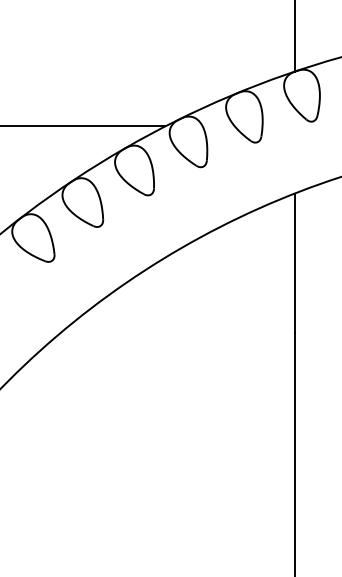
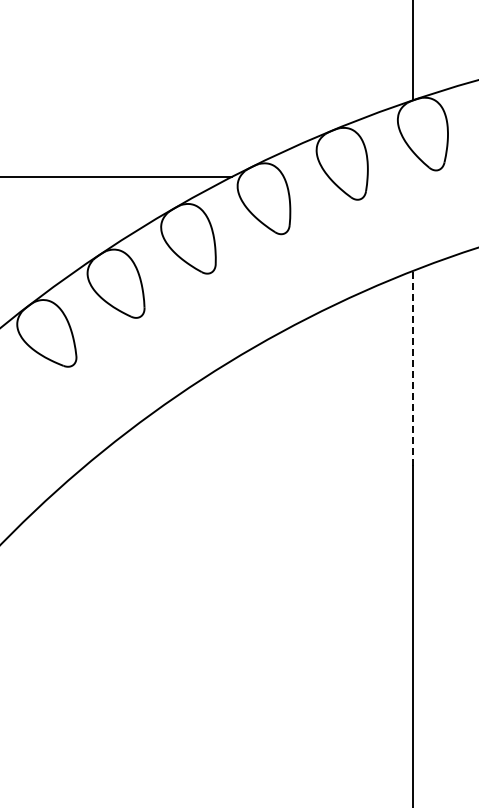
line: (294, 262) -> (412, 367), solid -> dashed

